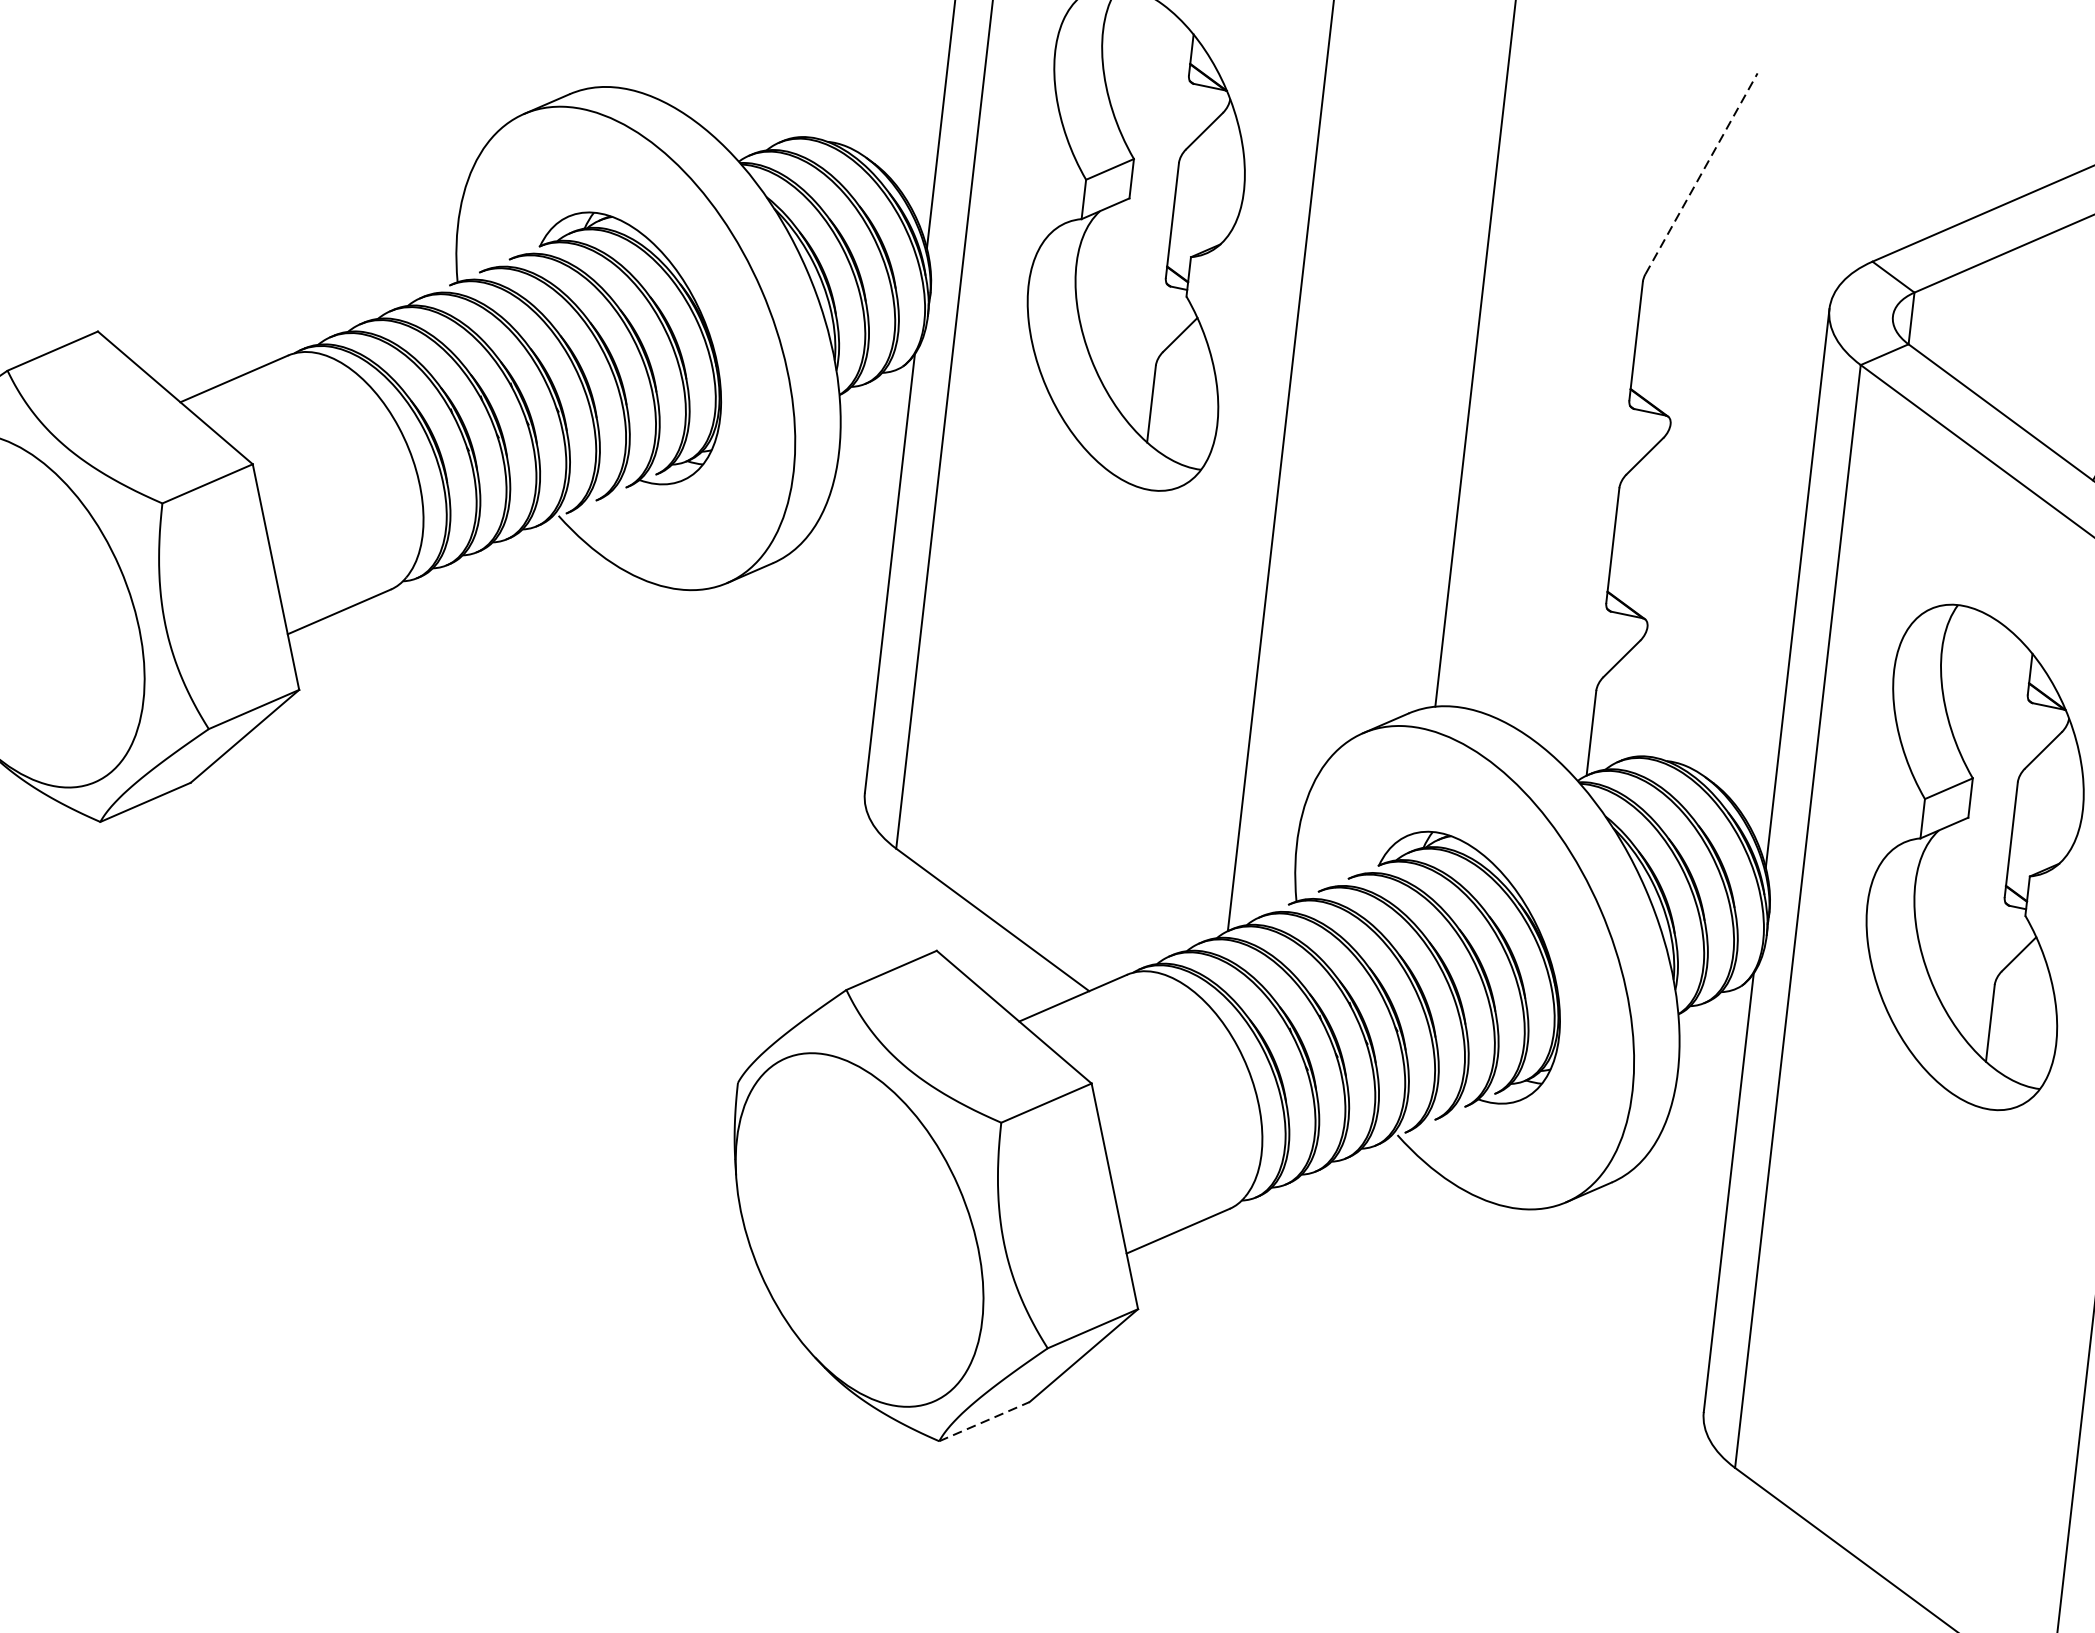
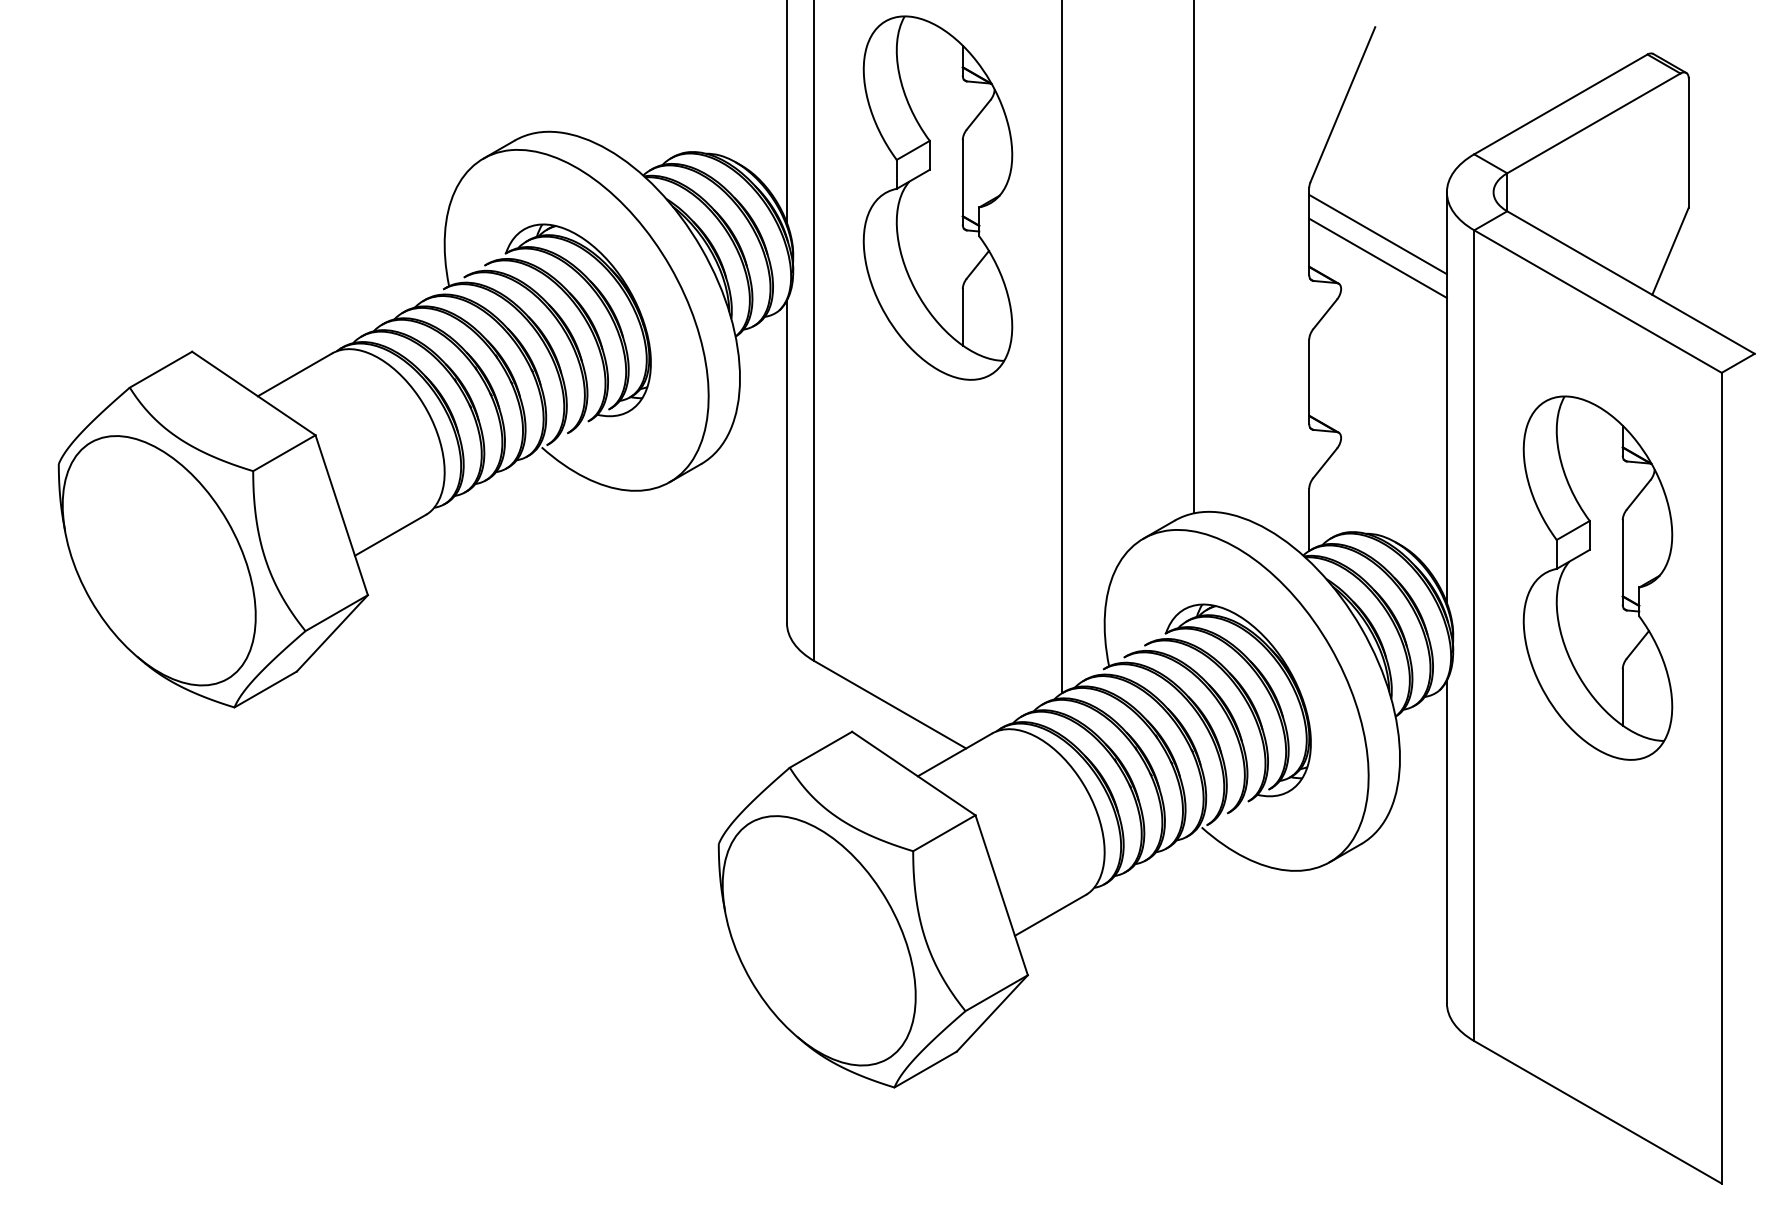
line: (1701, 173) -> (1342, 104), dashed -> solid
line: (1728, 355) -> (1377, 234), added
line: (1724, 387) -> (1377, 257), added
line: (984, 1421) -> (925, 1069), dashed -> solid

